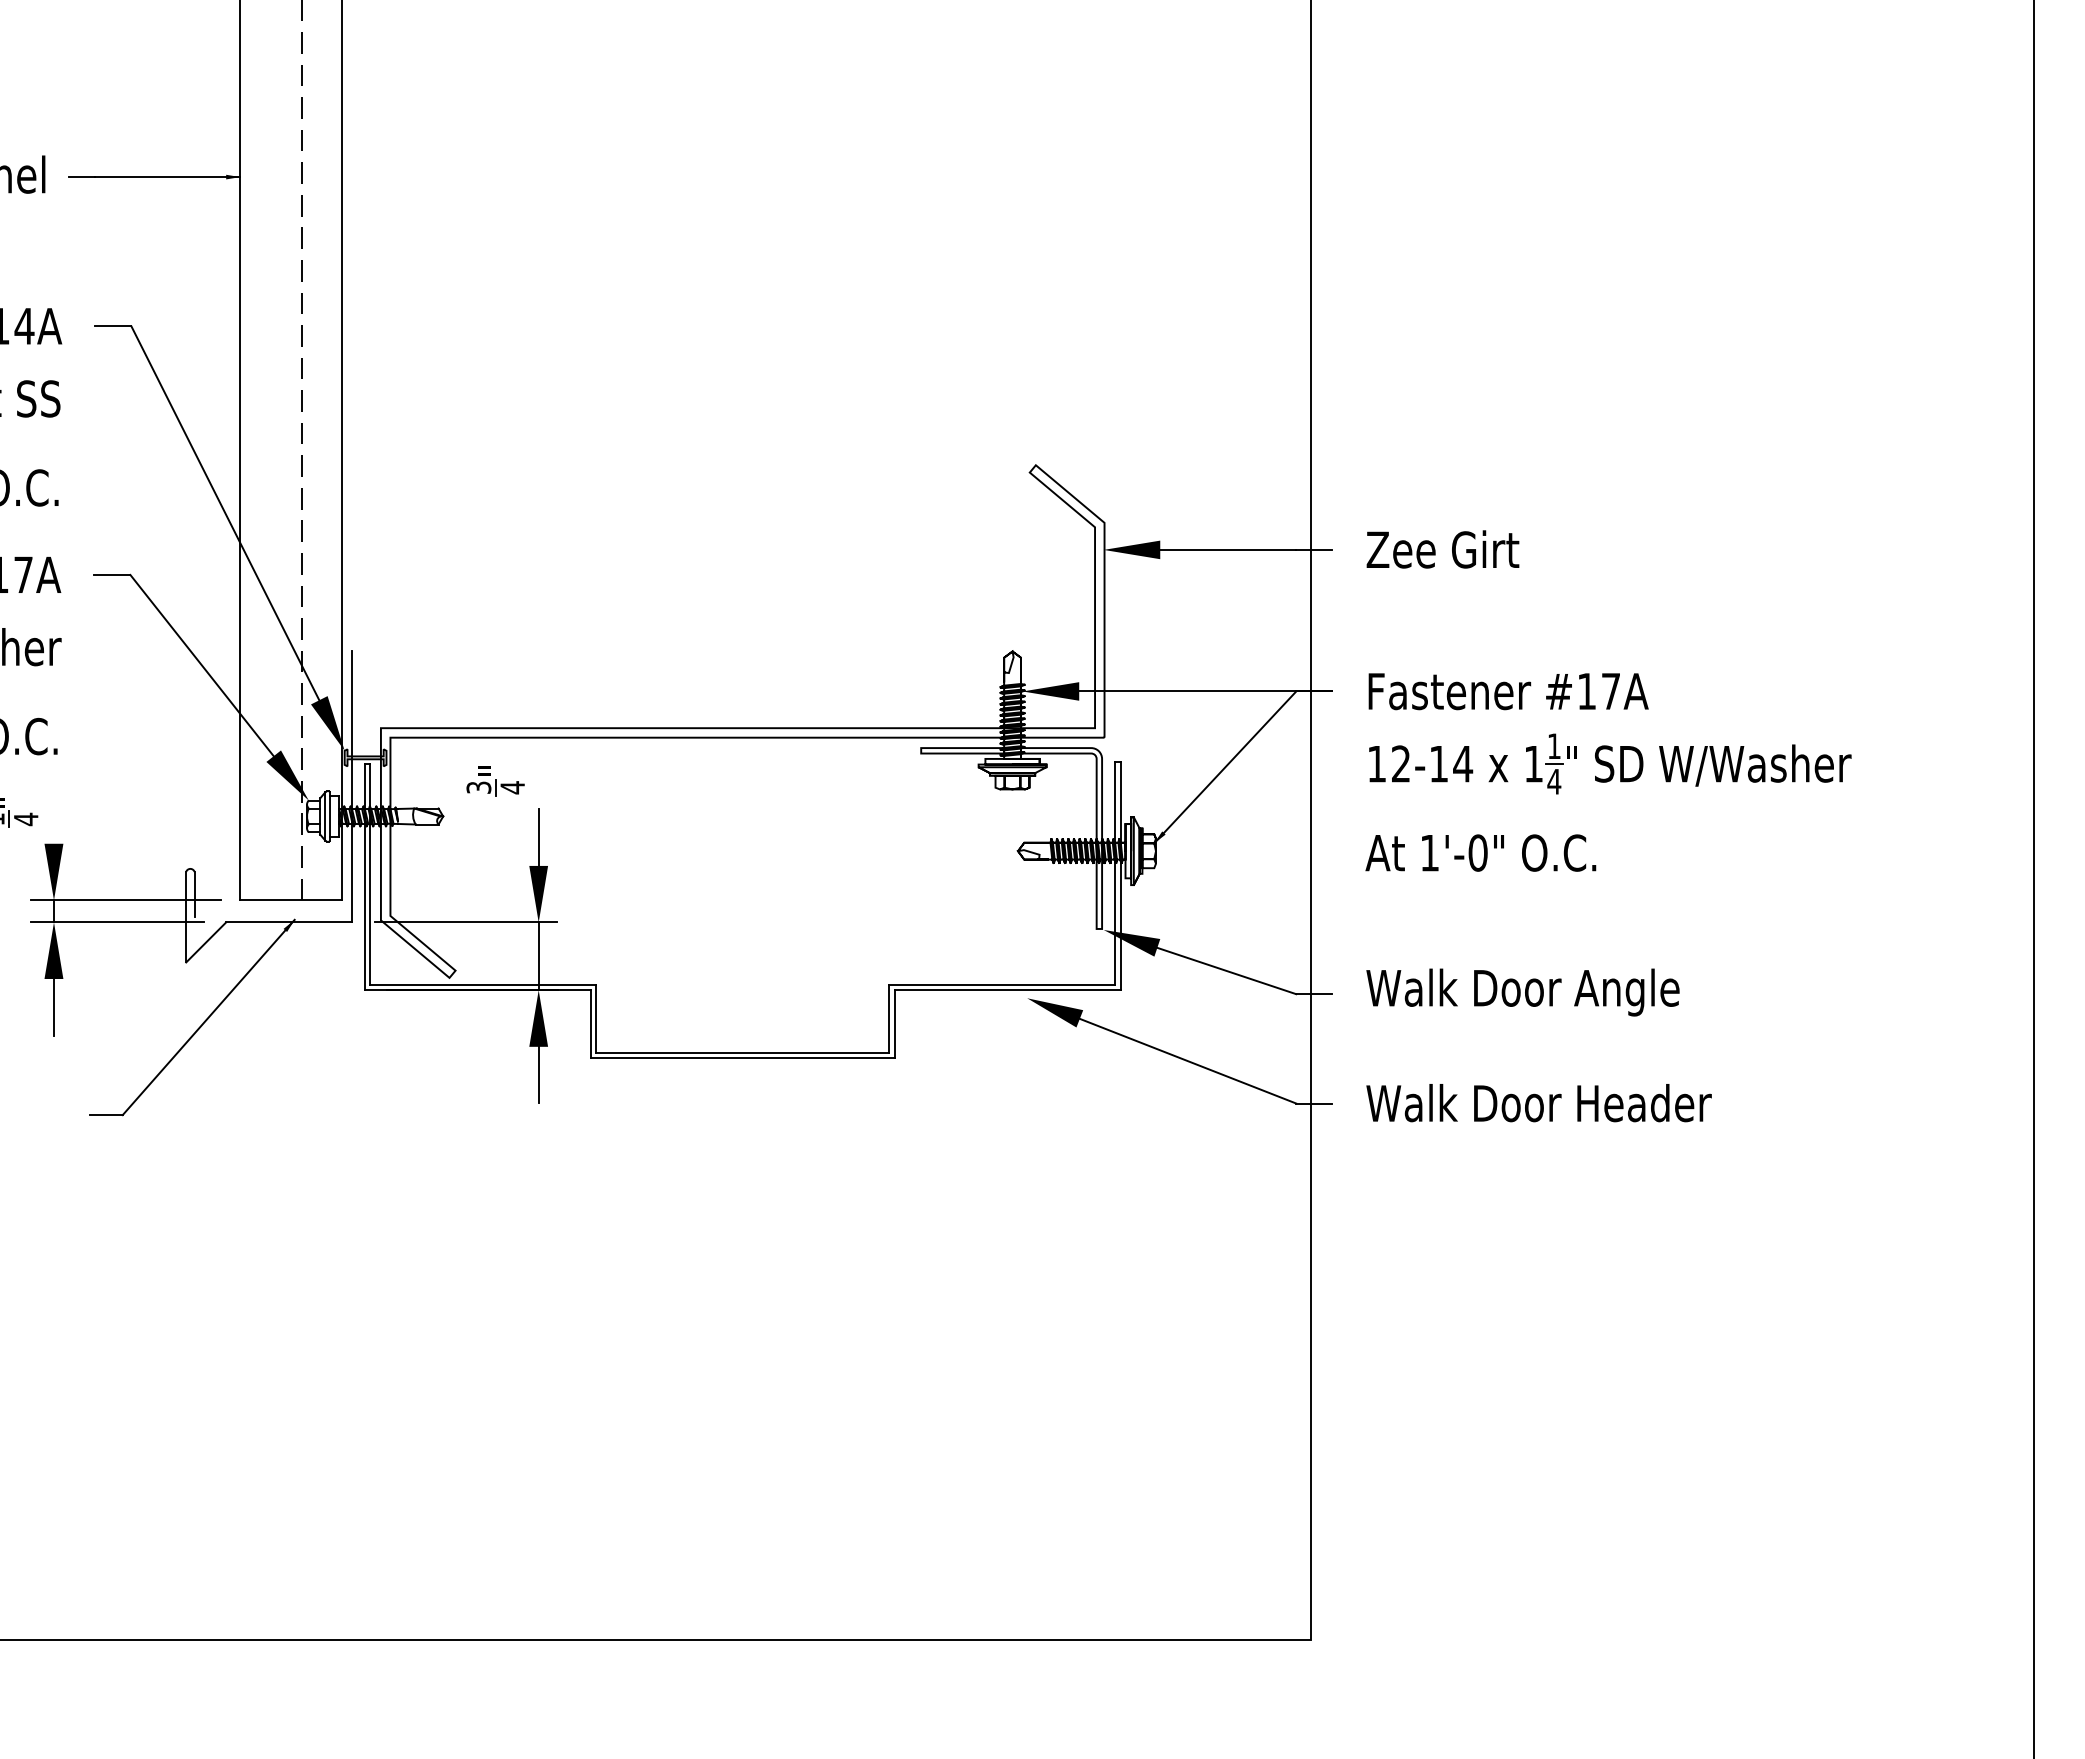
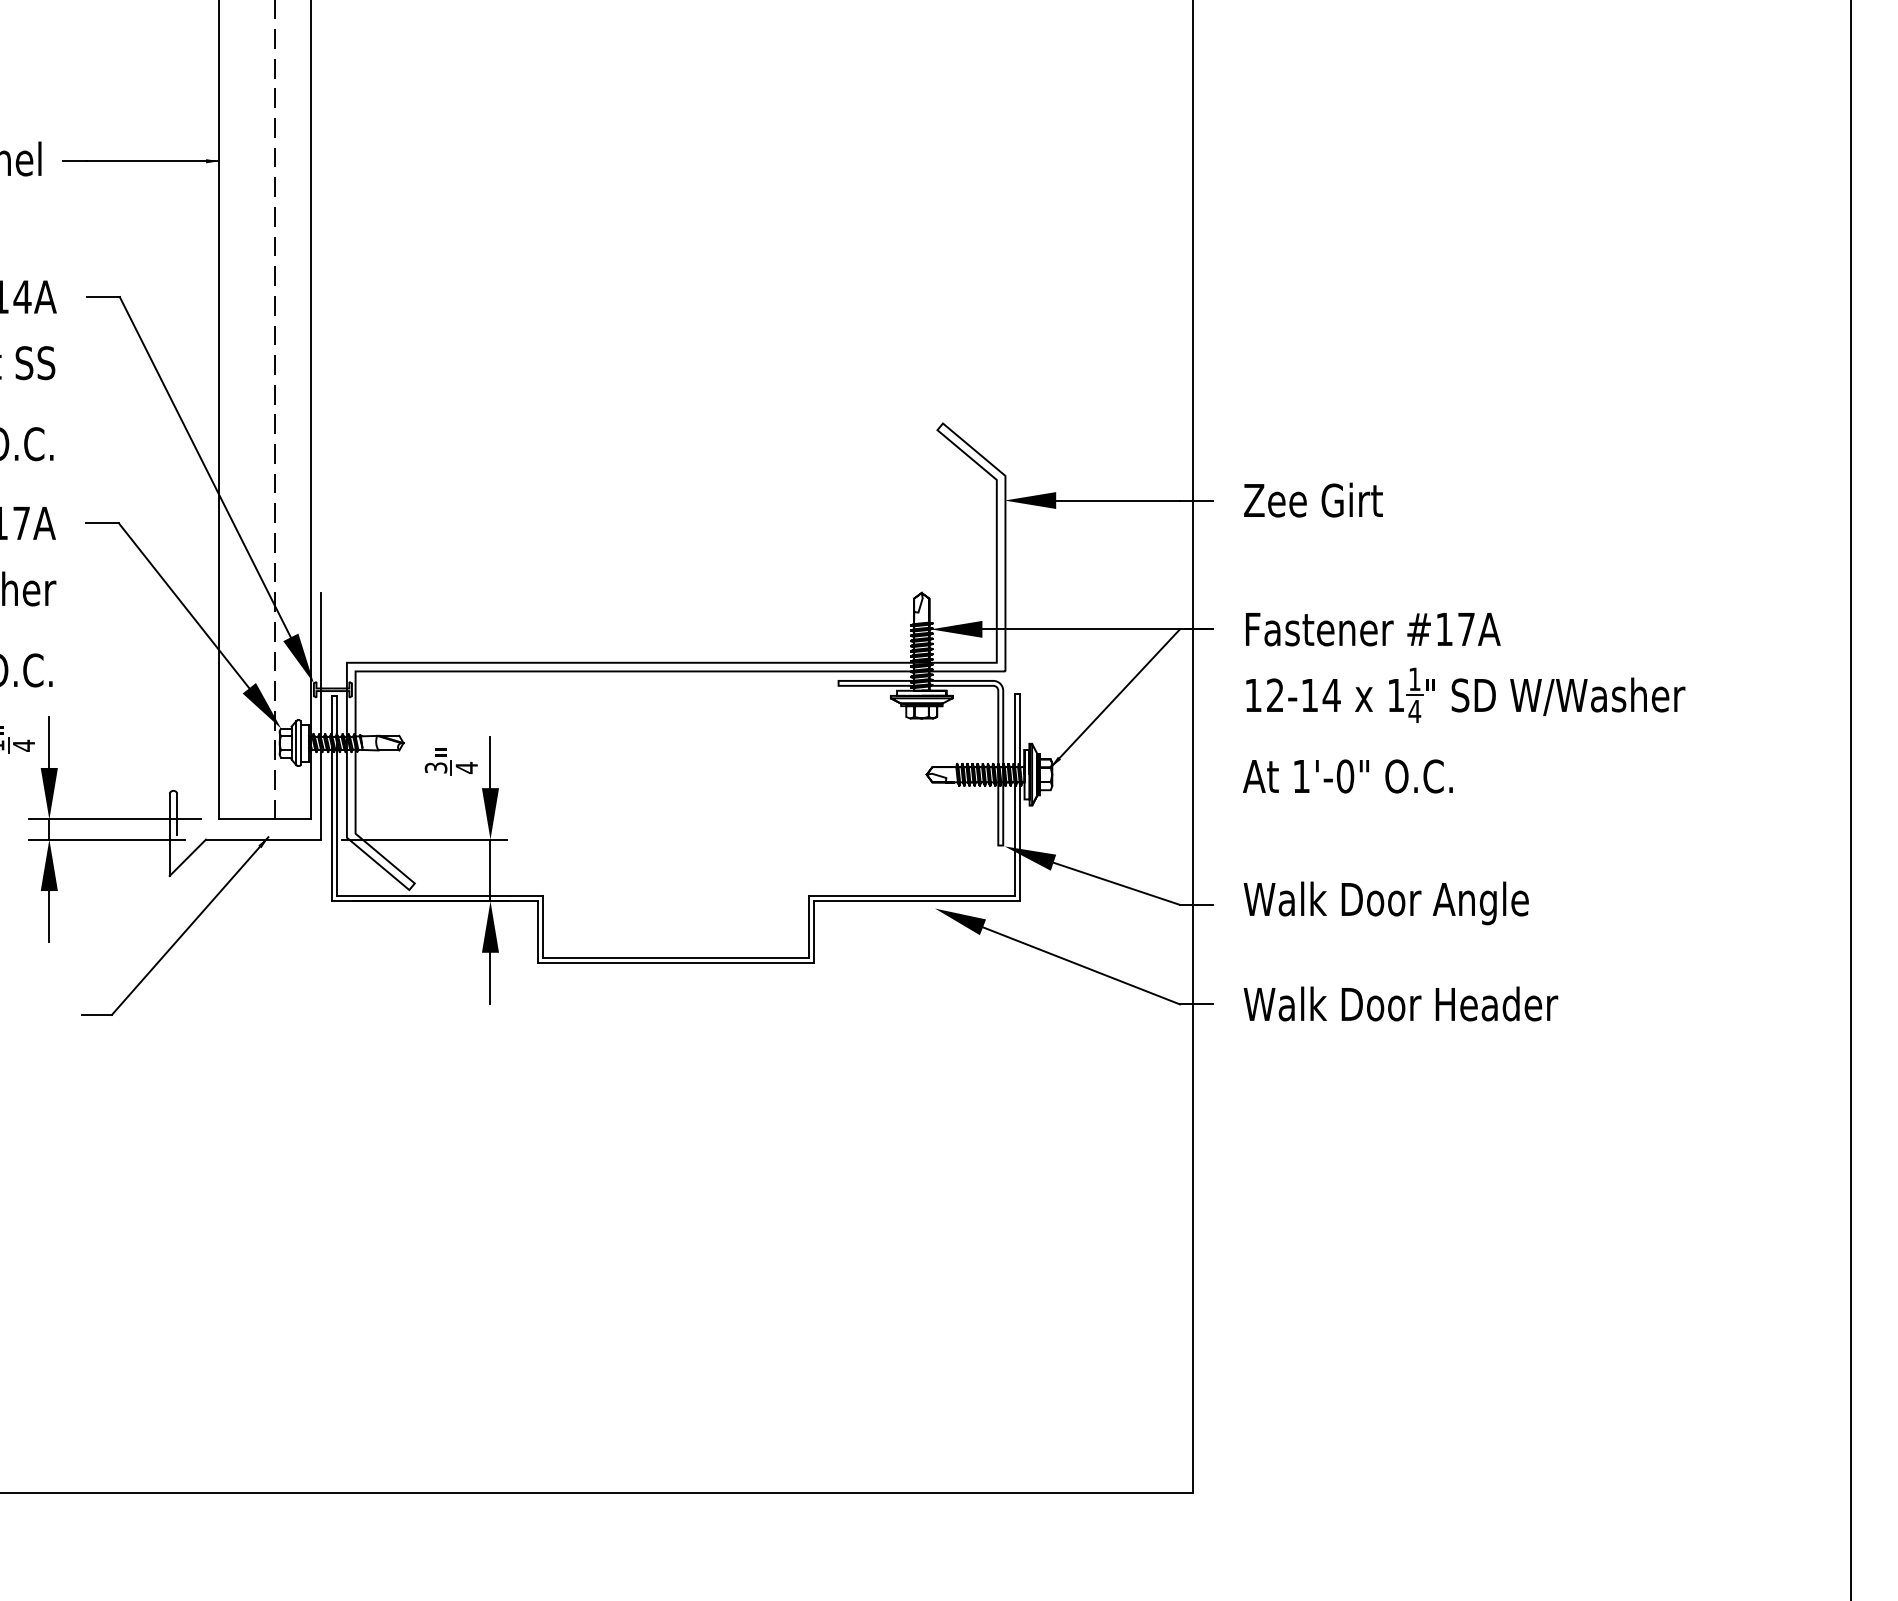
part: (495, 781) -> (451, 762), moved
line: (54, 815) -> (49, 742), added

